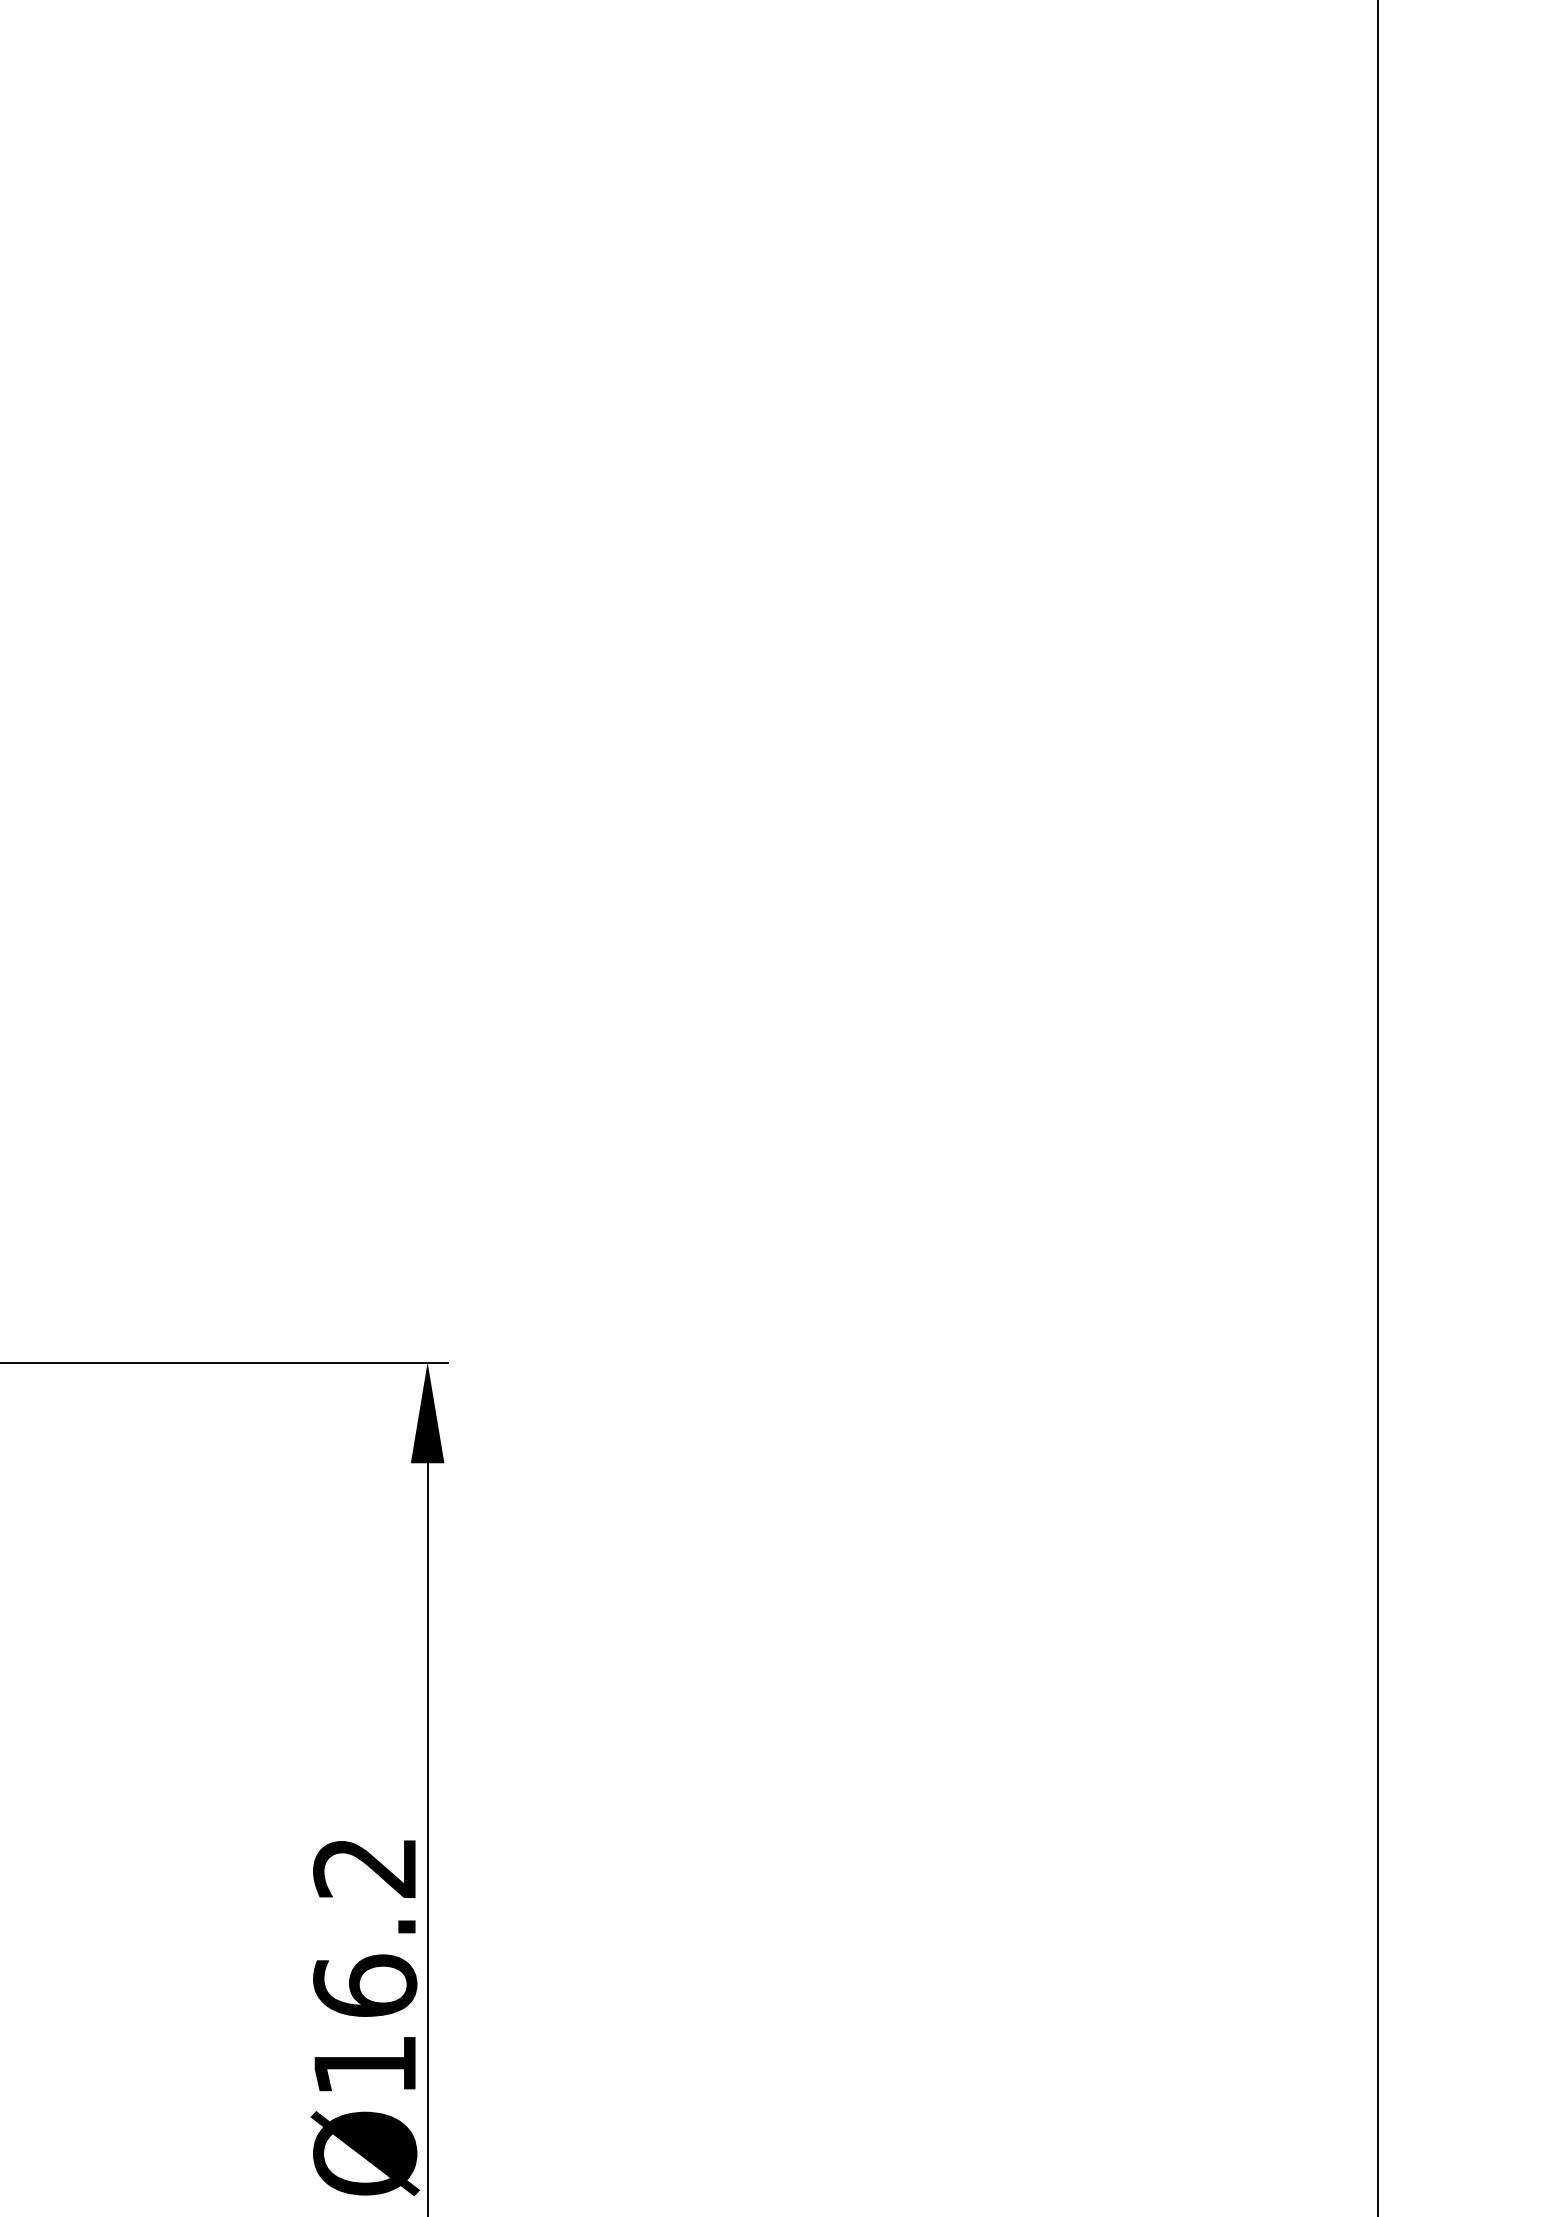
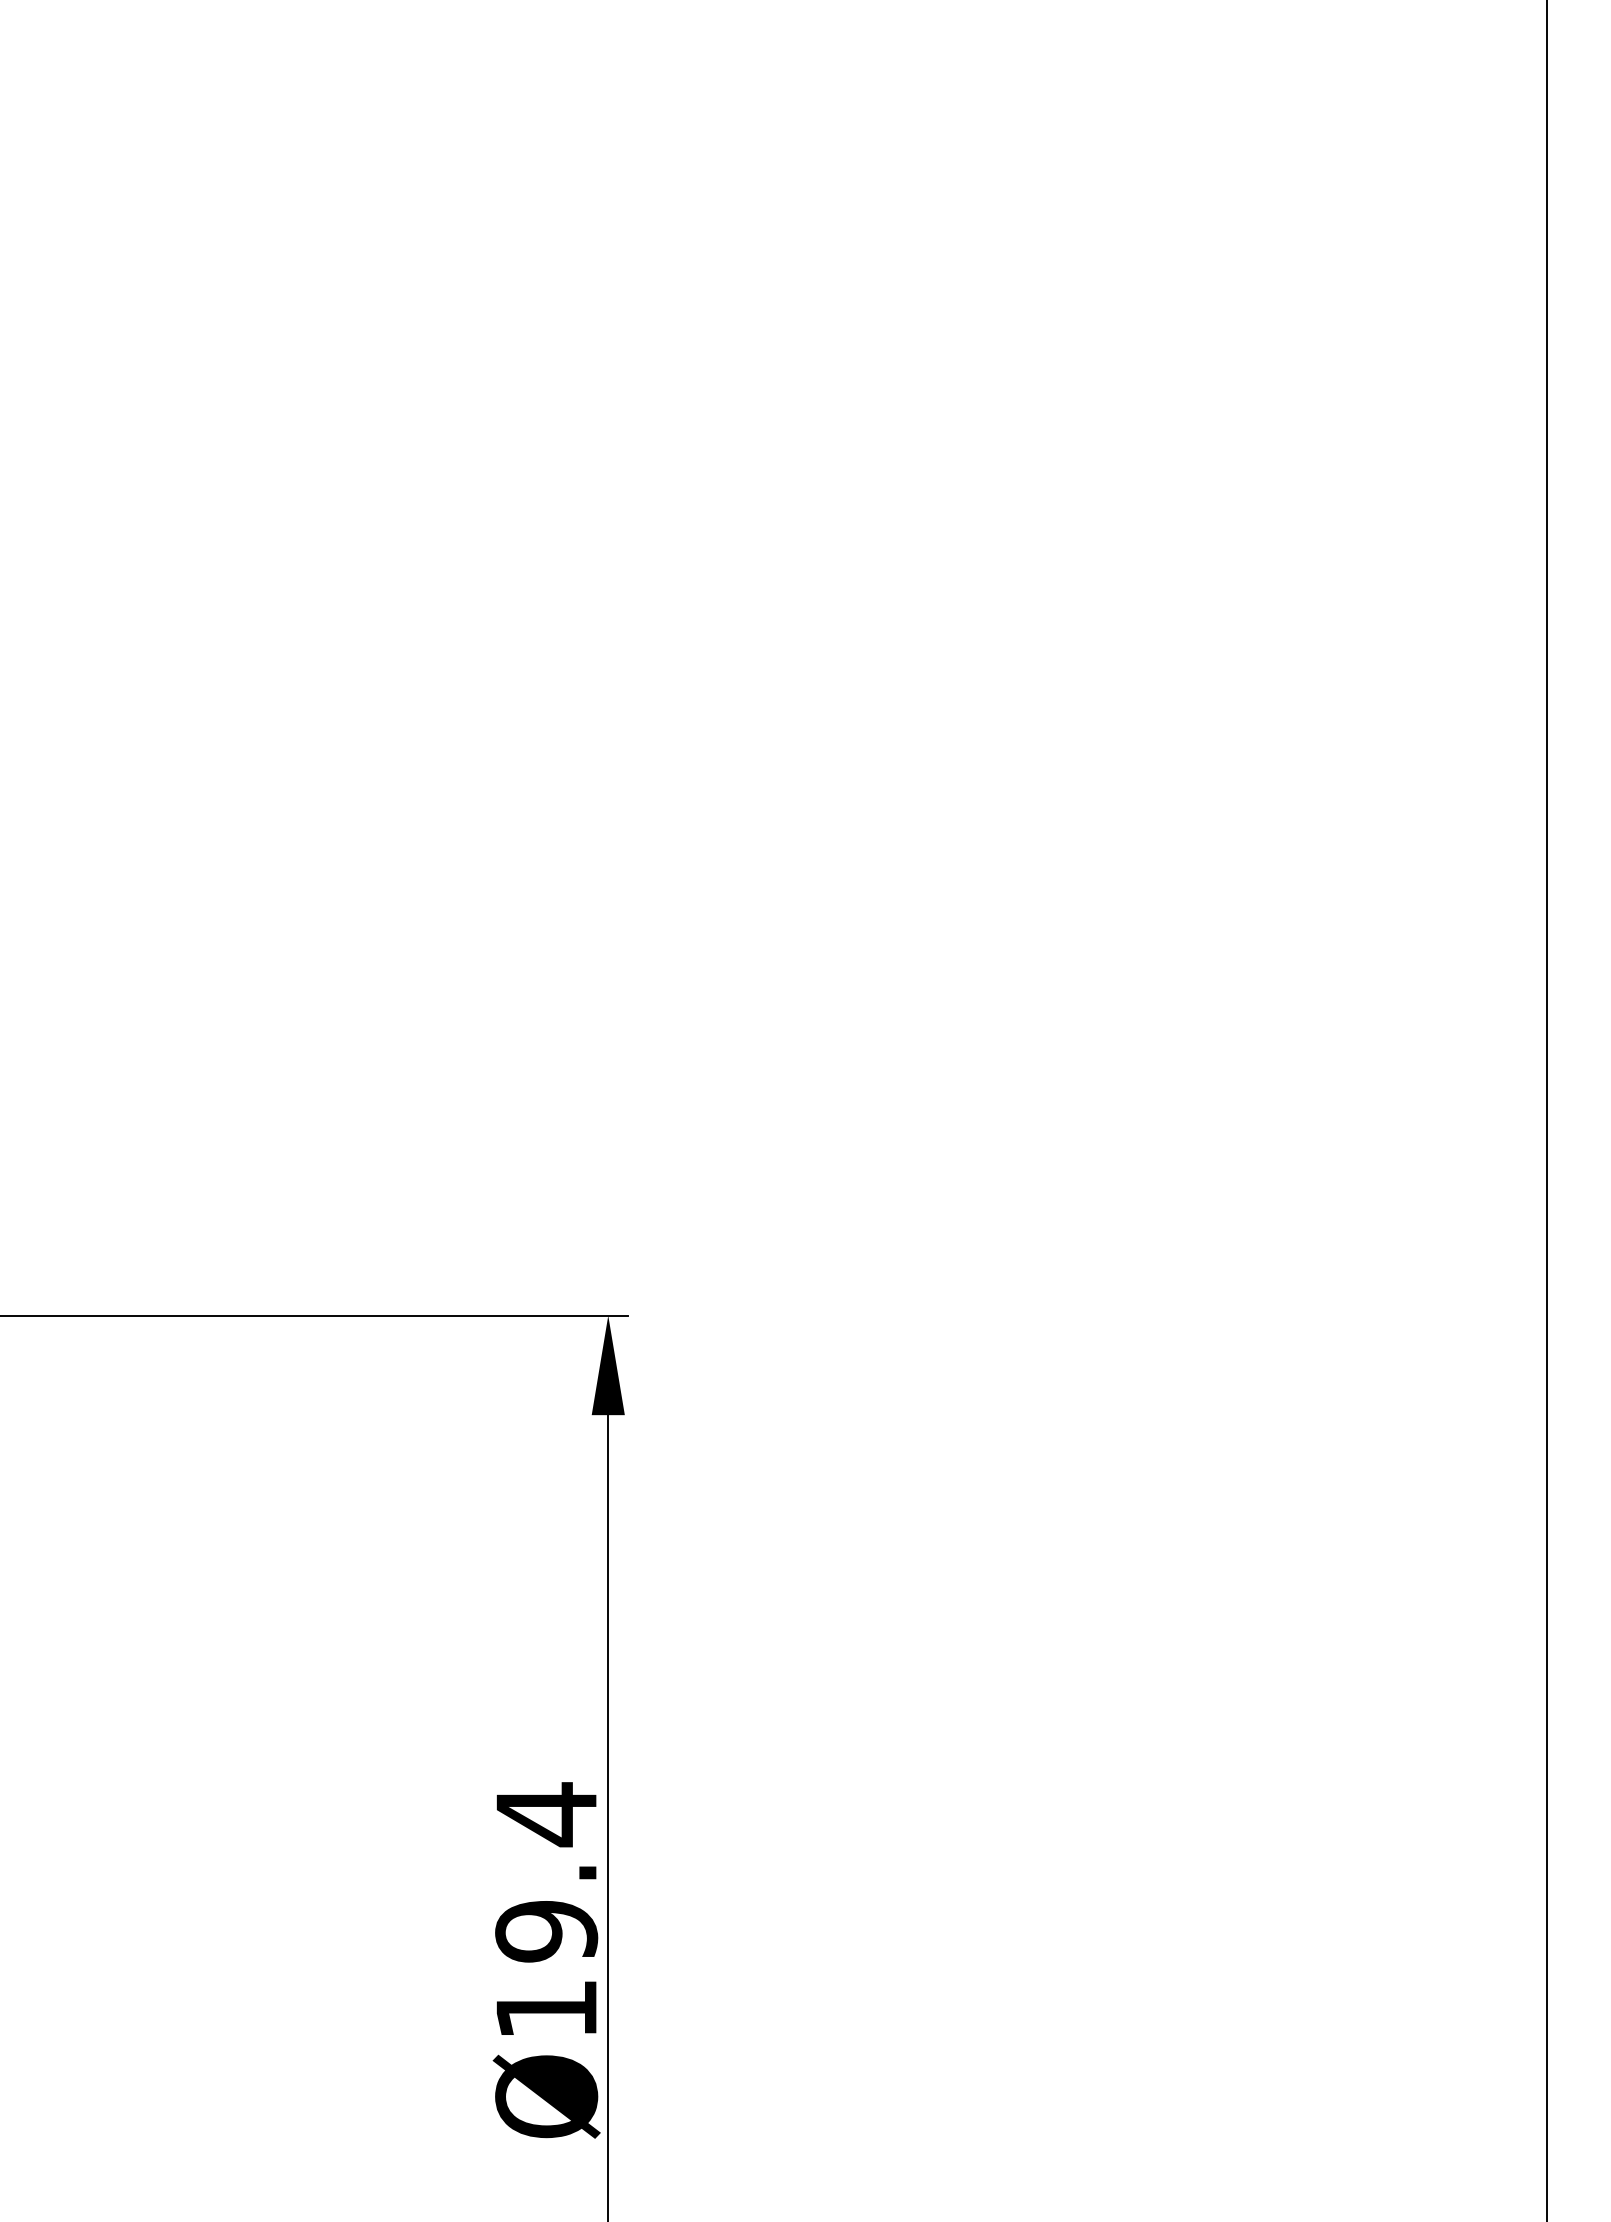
text: (365, 1926) -> (546, 1872), Ø16.2 -> Ø19.4

